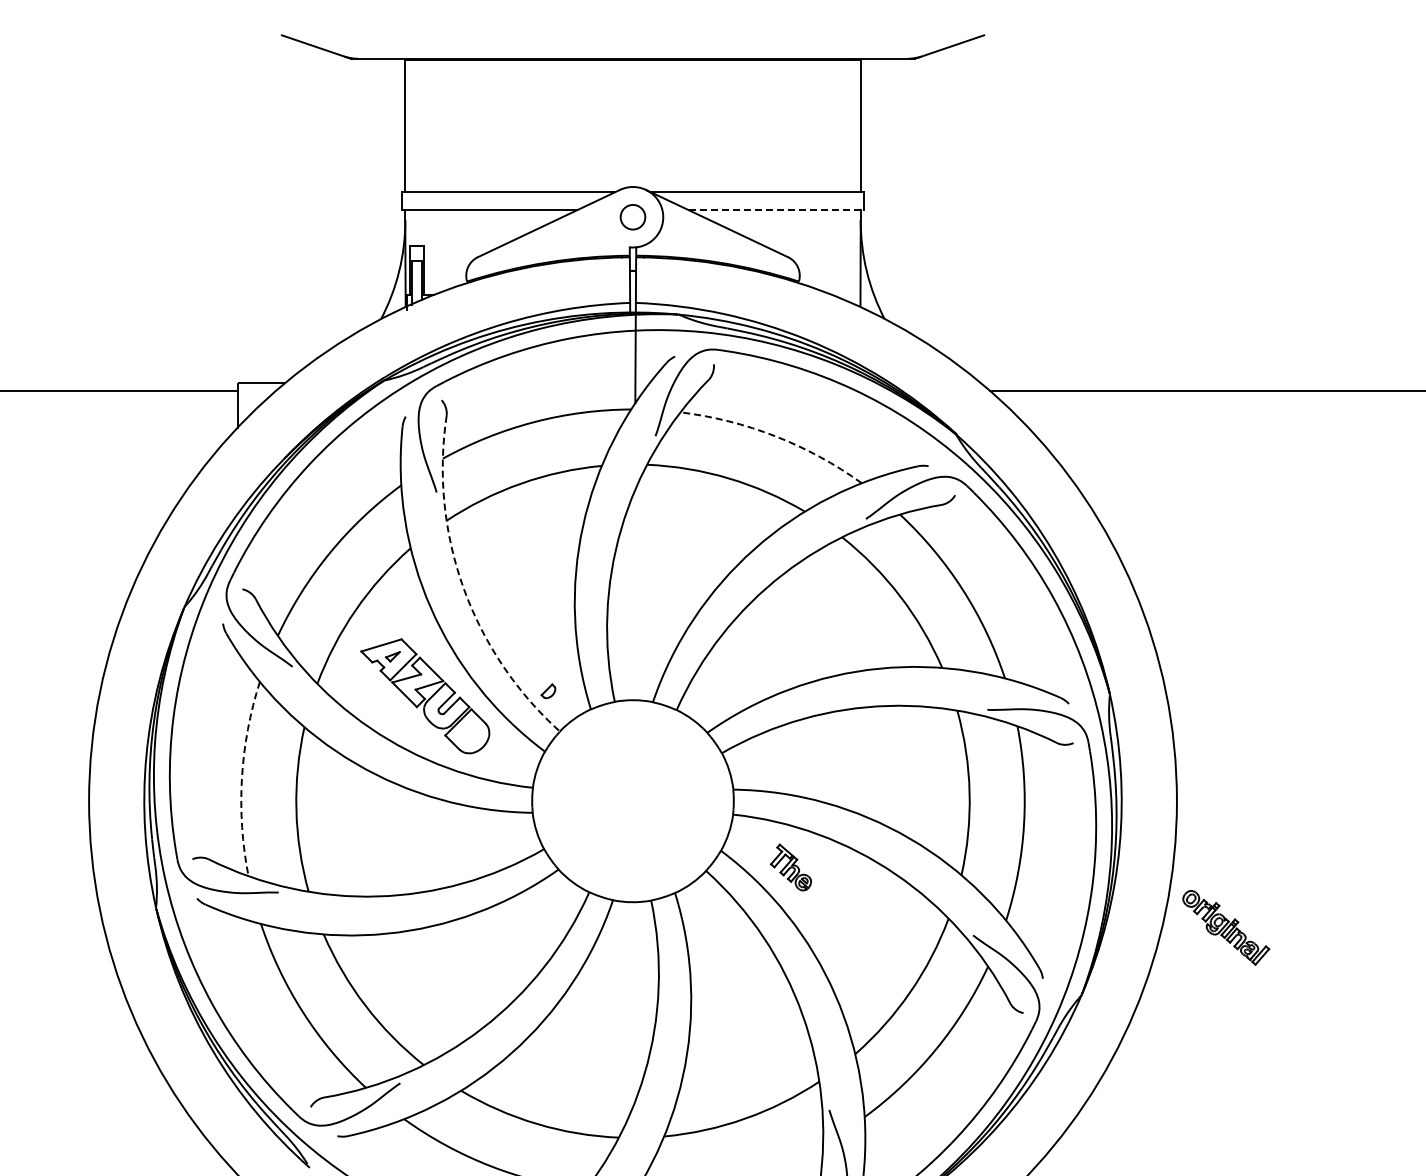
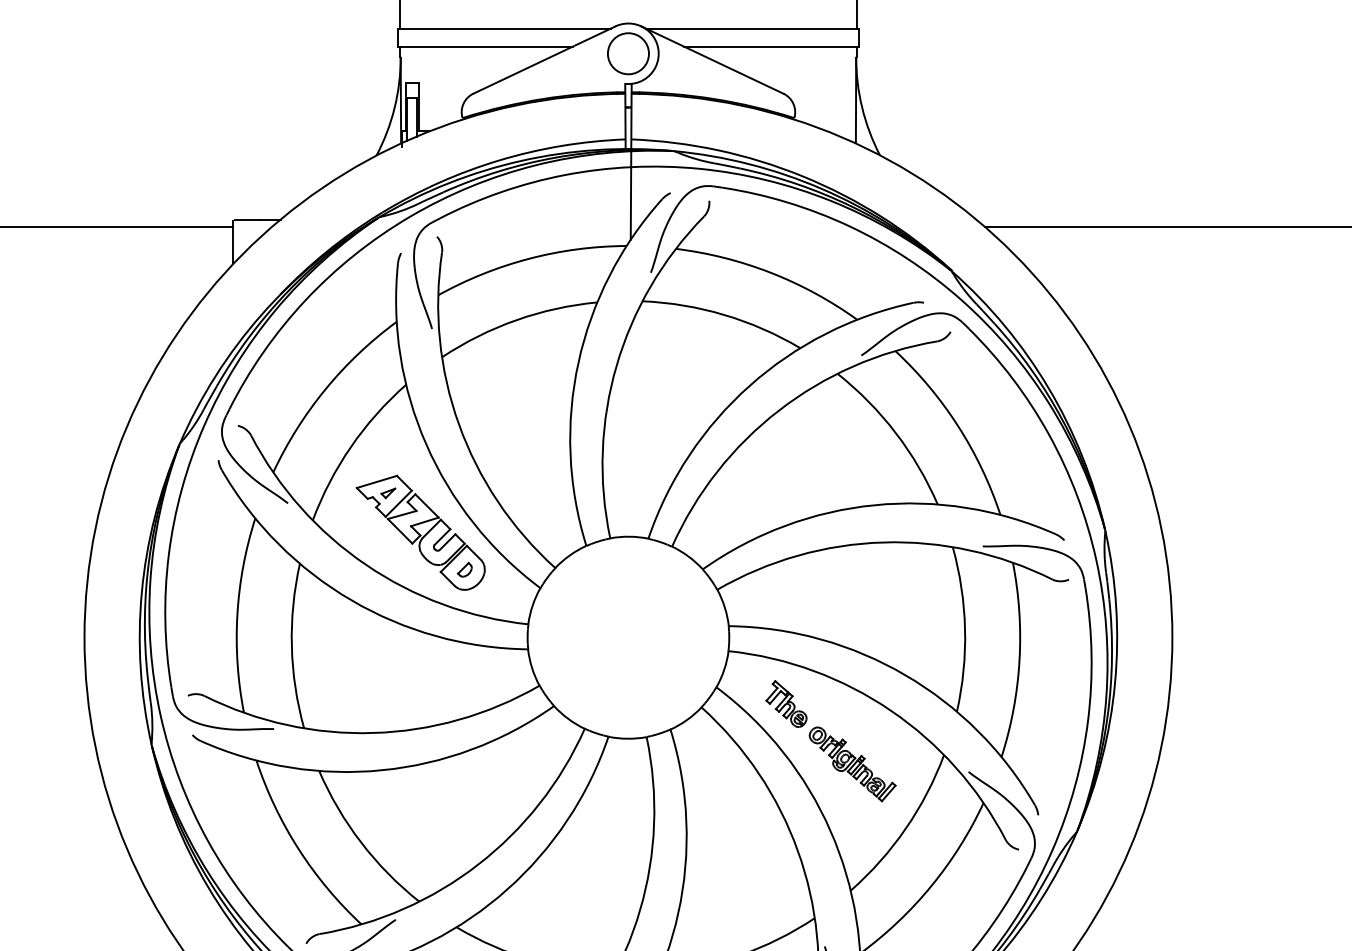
line: (776, 210) -> (771, 47), dashed -> solid
circle: (632, 216) -> (627, 53), size x1.67
arc: (775, 436) -> (770, 273), dashed -> solid
arc: (463, 588) -> (458, 425), dashed -> solid
part: (548, 691) -> (464, 570), moved
arc: (241, 778) -> (236, 615), dashed -> solid
part: (1226, 927) -> (852, 764), moved

